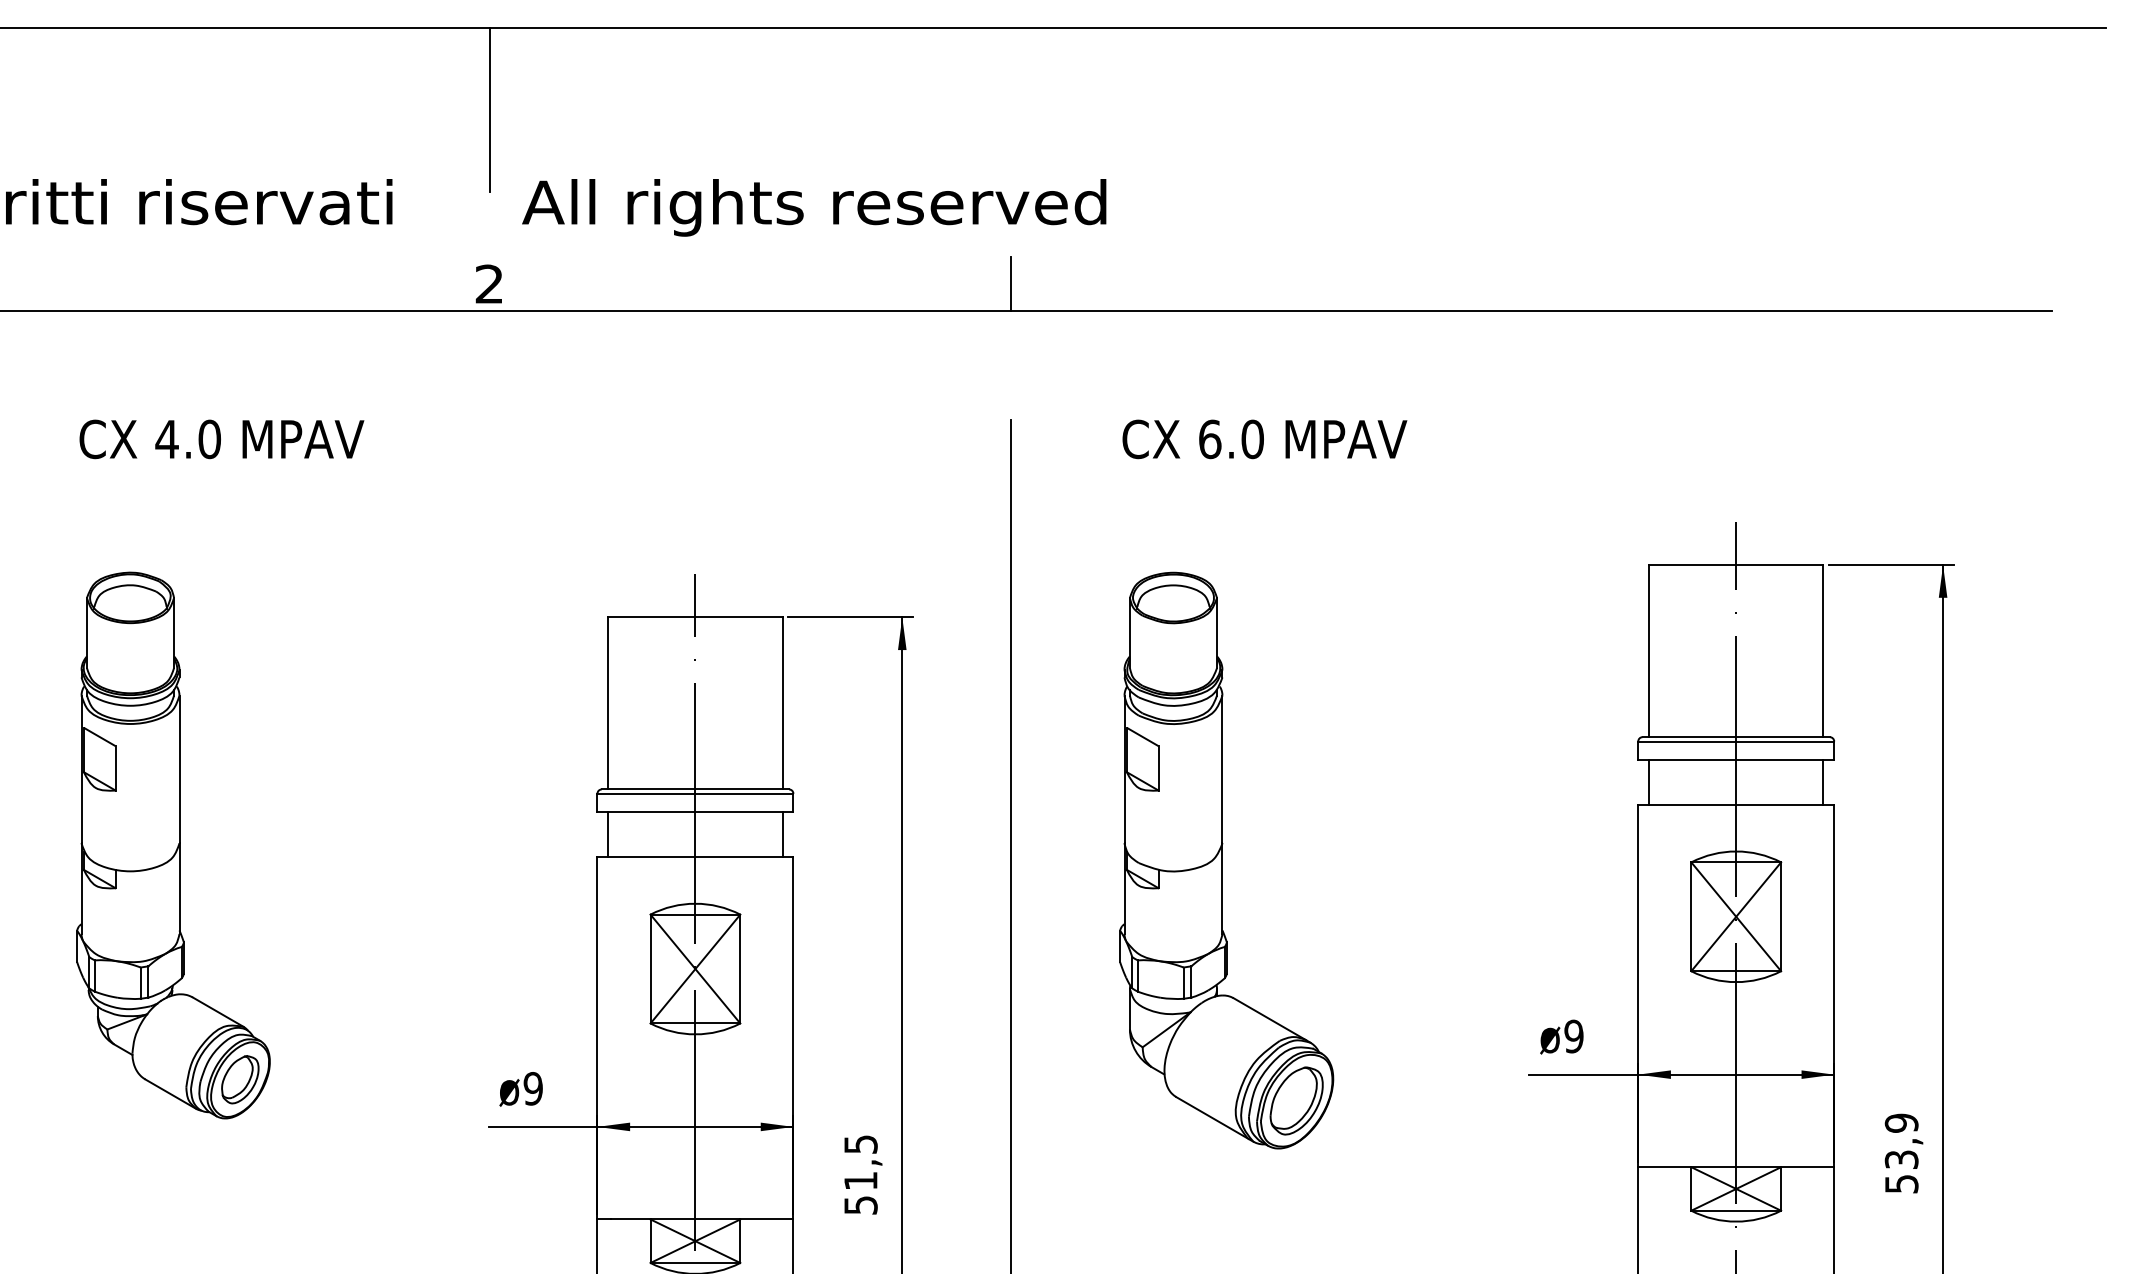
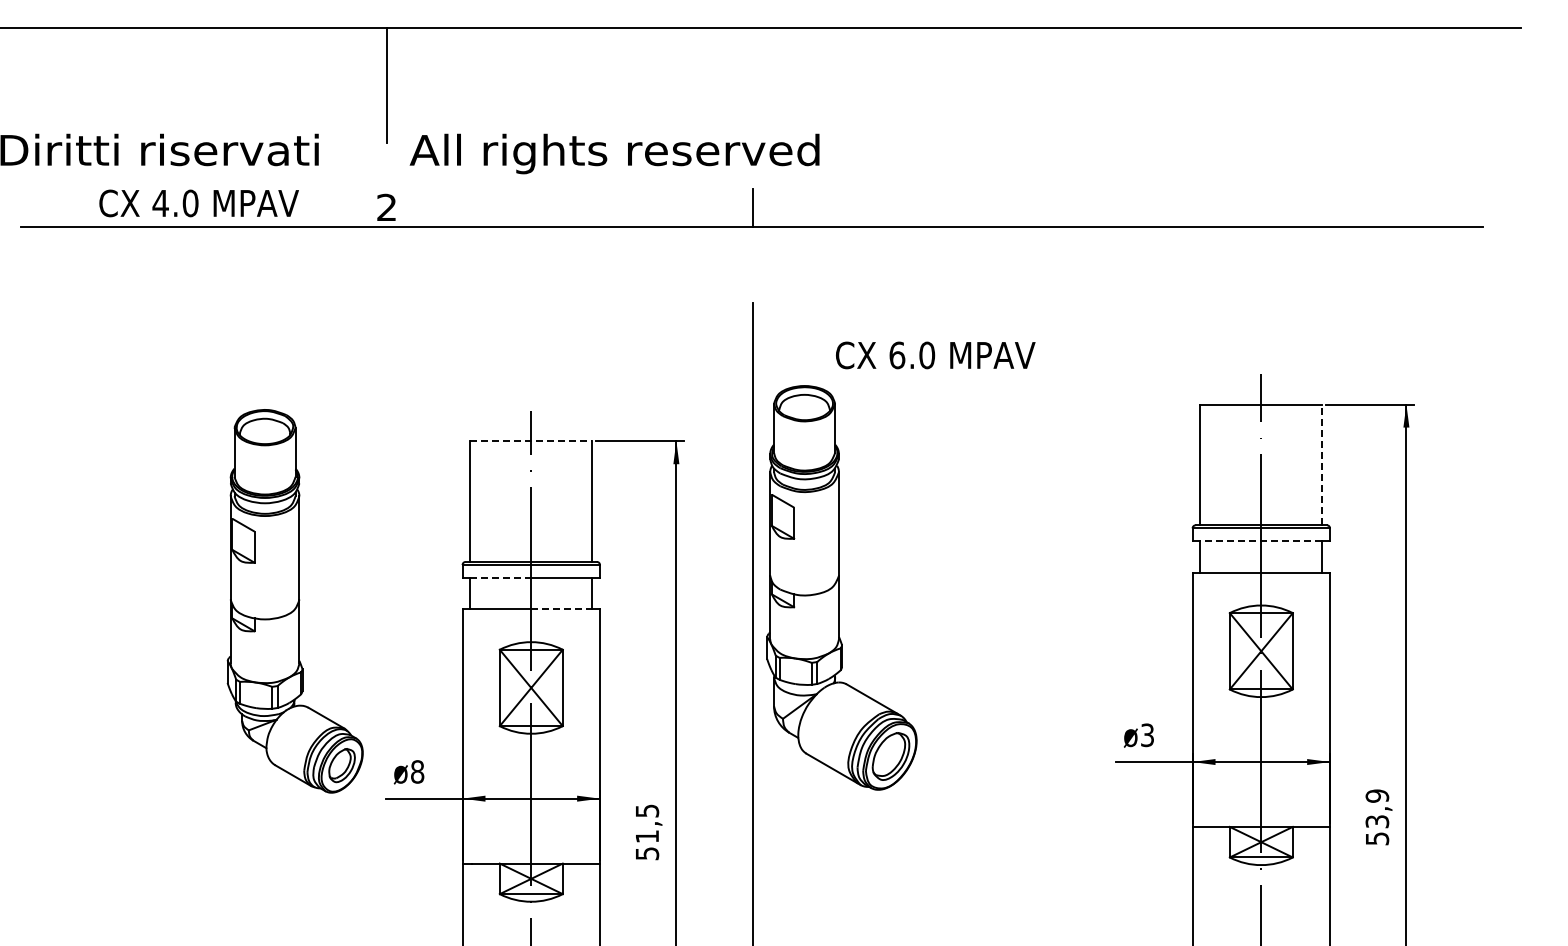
text: (220, 439) -> (198, 203), moved
text: (1264, 439) -> (935, 355), moved
line: (695, 617) -> (531, 441), solid -> dashed
line: (1823, 650) -> (1322, 464), solid -> dashed
line: (1735, 760) -> (1260, 541), solid -> dashed
line: (651, 811) -> (500, 577), solid -> dashed
part: (172, 845) -> (294, 601), moved
line: (738, 857) -> (561, 609), solid -> dashed
part: (1226, 860) -> (841, 587), moved
text: (1573, 1035) -> (1147, 734), 9 -> 3
text: (533, 1088) -> (417, 771), 9 -> 8

